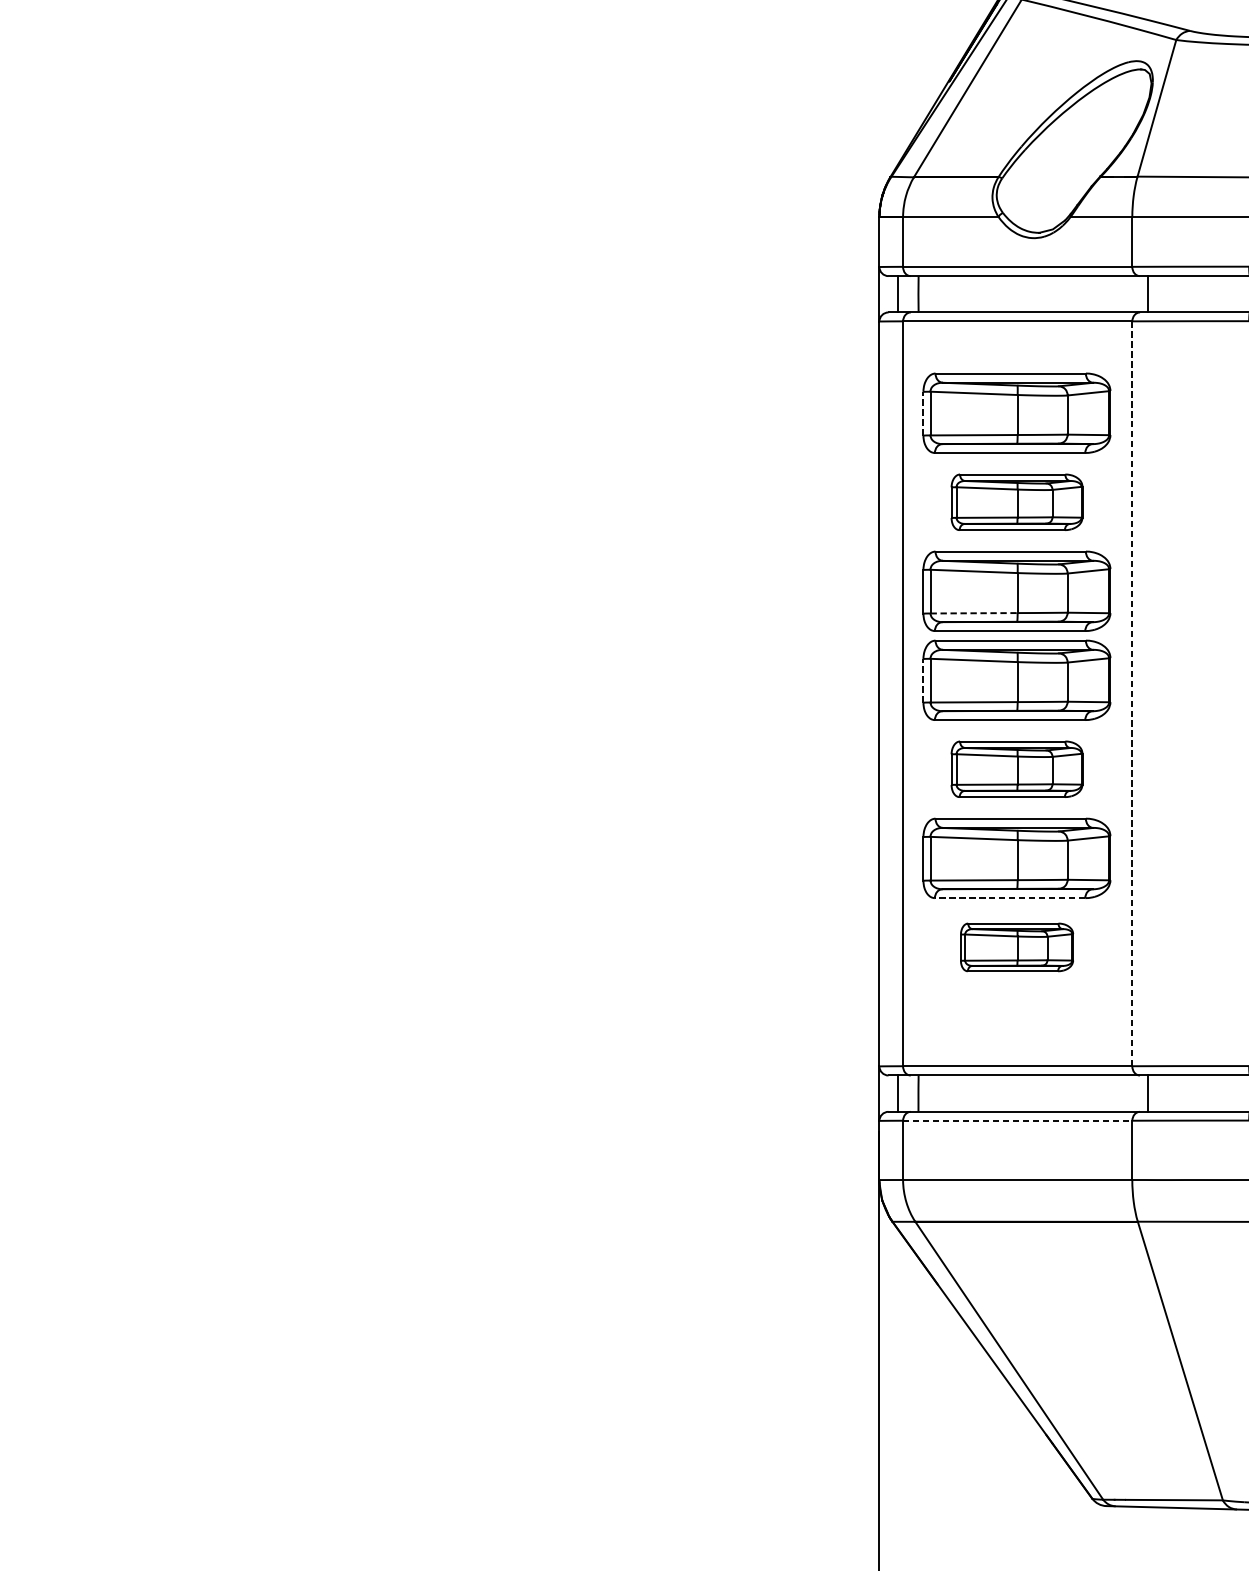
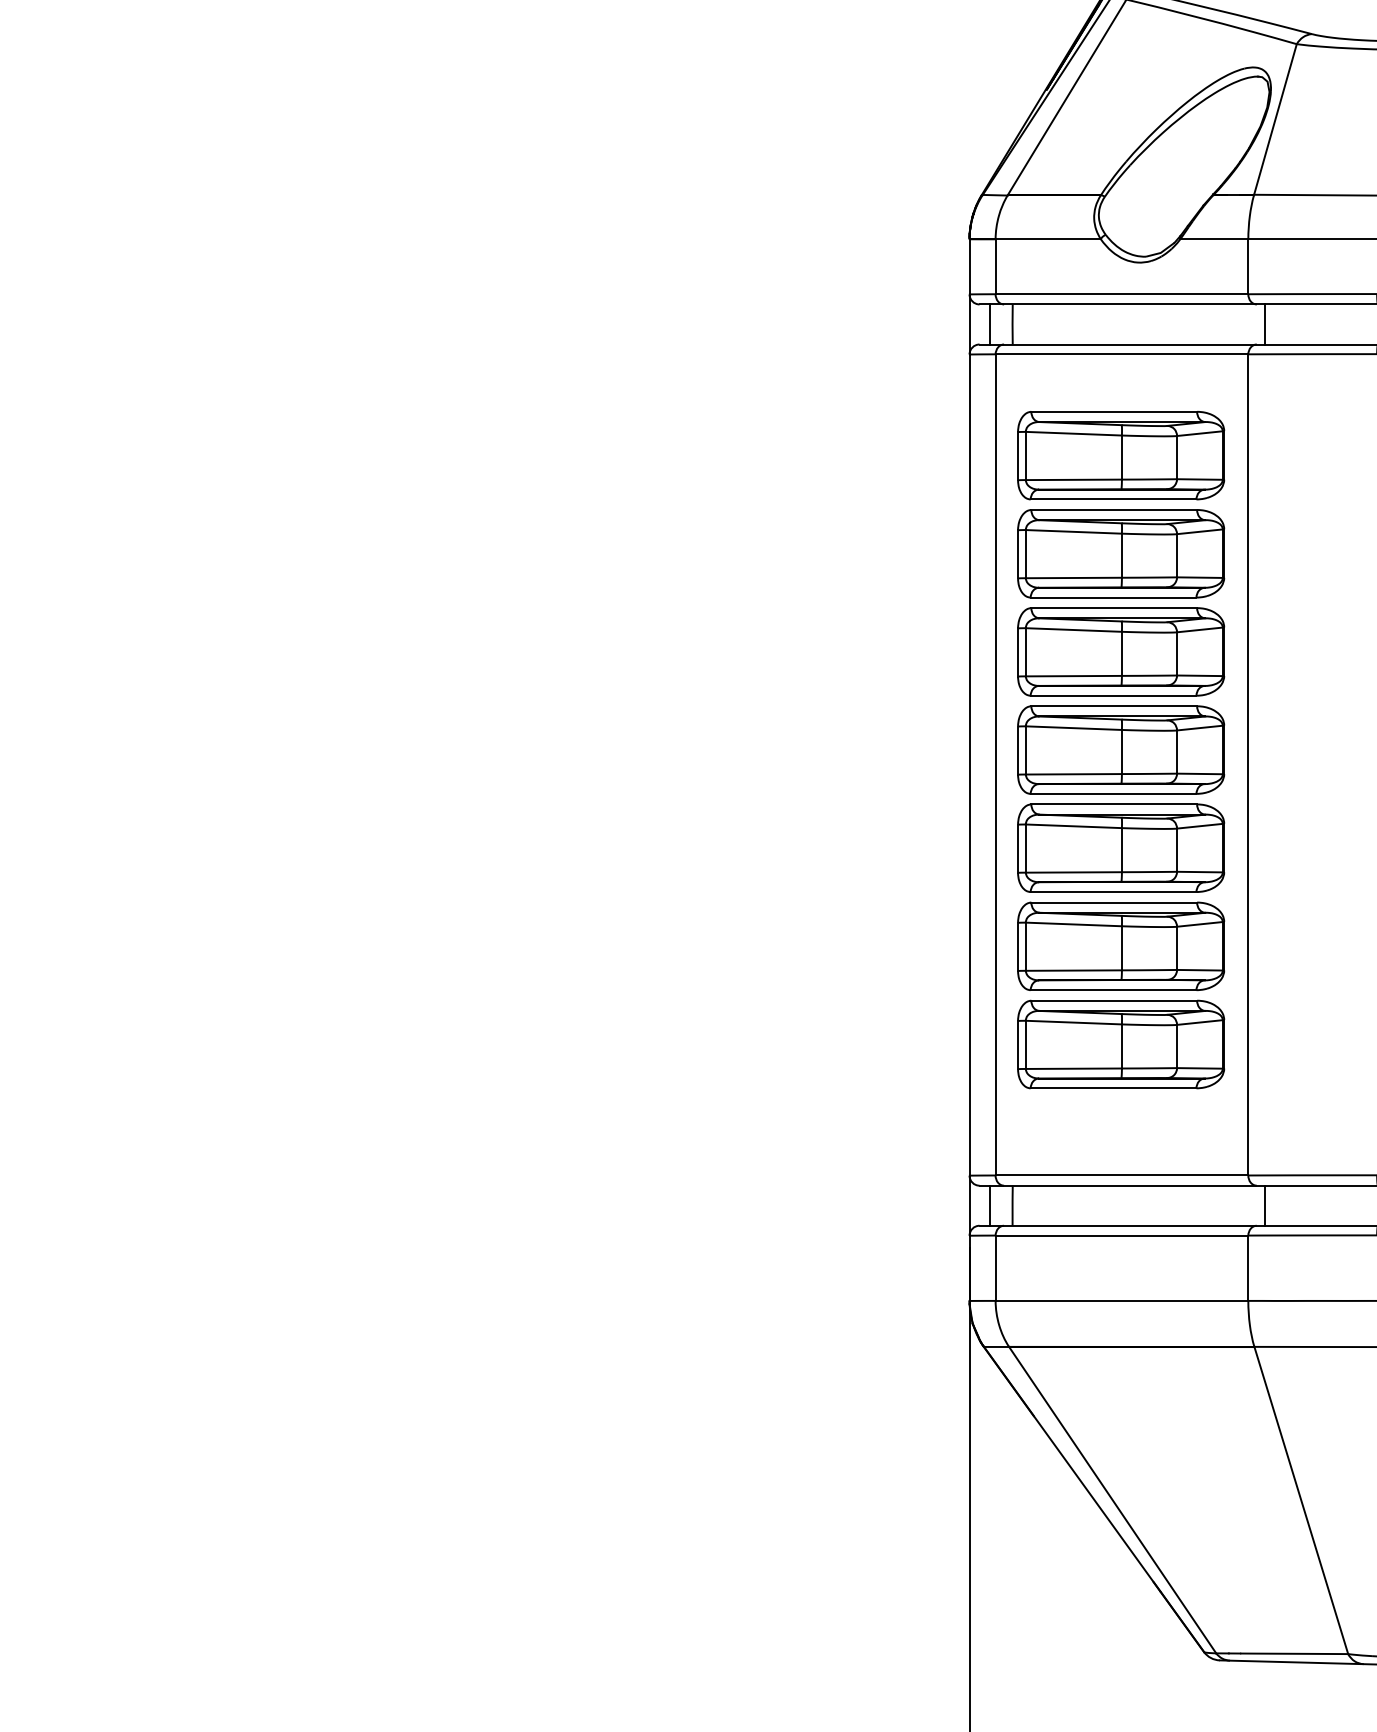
line: (923, 413) -> (1018, 455), dashed -> solid
part: (1017, 502) -> (1121, 553), size x1.43
line: (974, 613) -> (1074, 676), dashed -> solid
line: (923, 680) -> (1018, 750), dashed -> solid
line: (1132, 693) -> (1248, 764), dashed -> solid
part: (1017, 768) -> (1121, 847), size x1.43
line: (1010, 898) -> (1113, 990), dashed -> solid
part: (1017, 947) -> (1121, 1044), size x1.67
line: (1018, 1120) -> (1122, 1235), dashed -> solid

